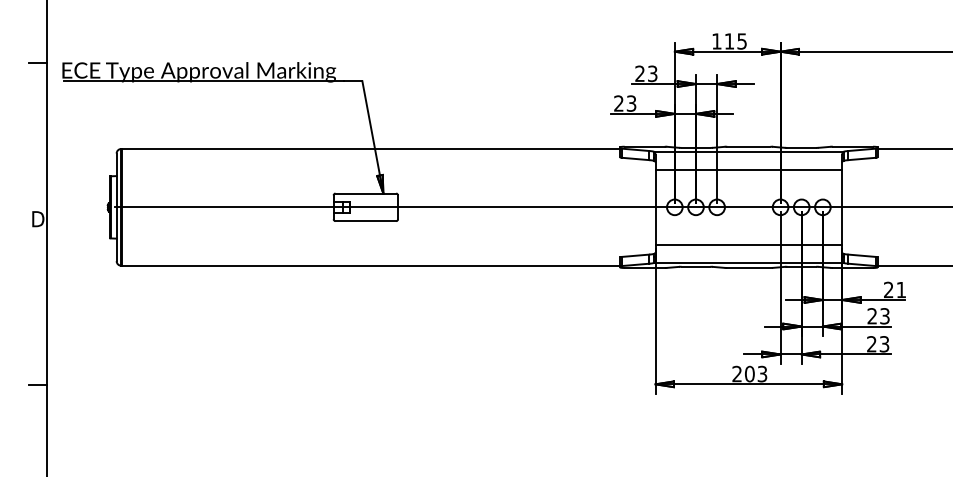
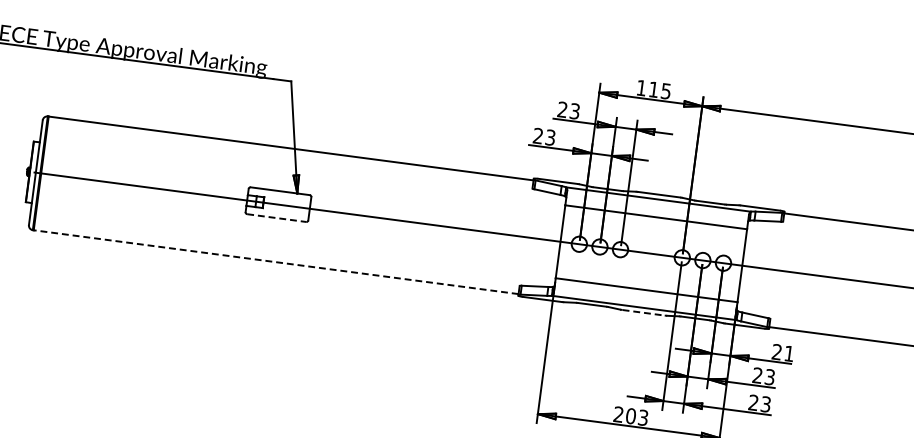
line: (366, 221) -> (277, 218), solid -> dashed
line: (371, 265) -> (276, 261), solid -> dashed
line: (748, 268) -> (643, 313), solid -> dashed

